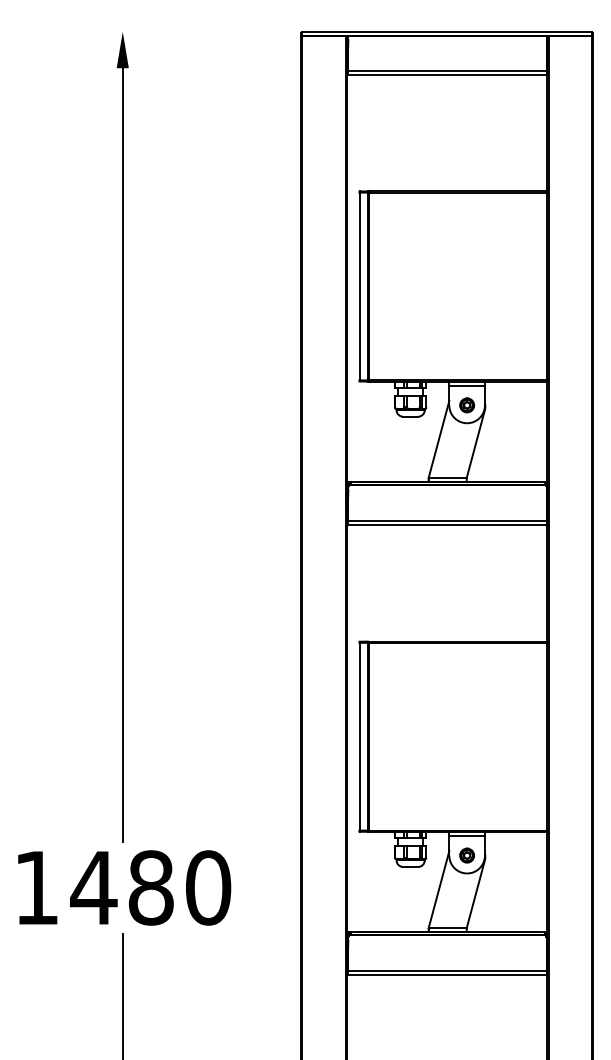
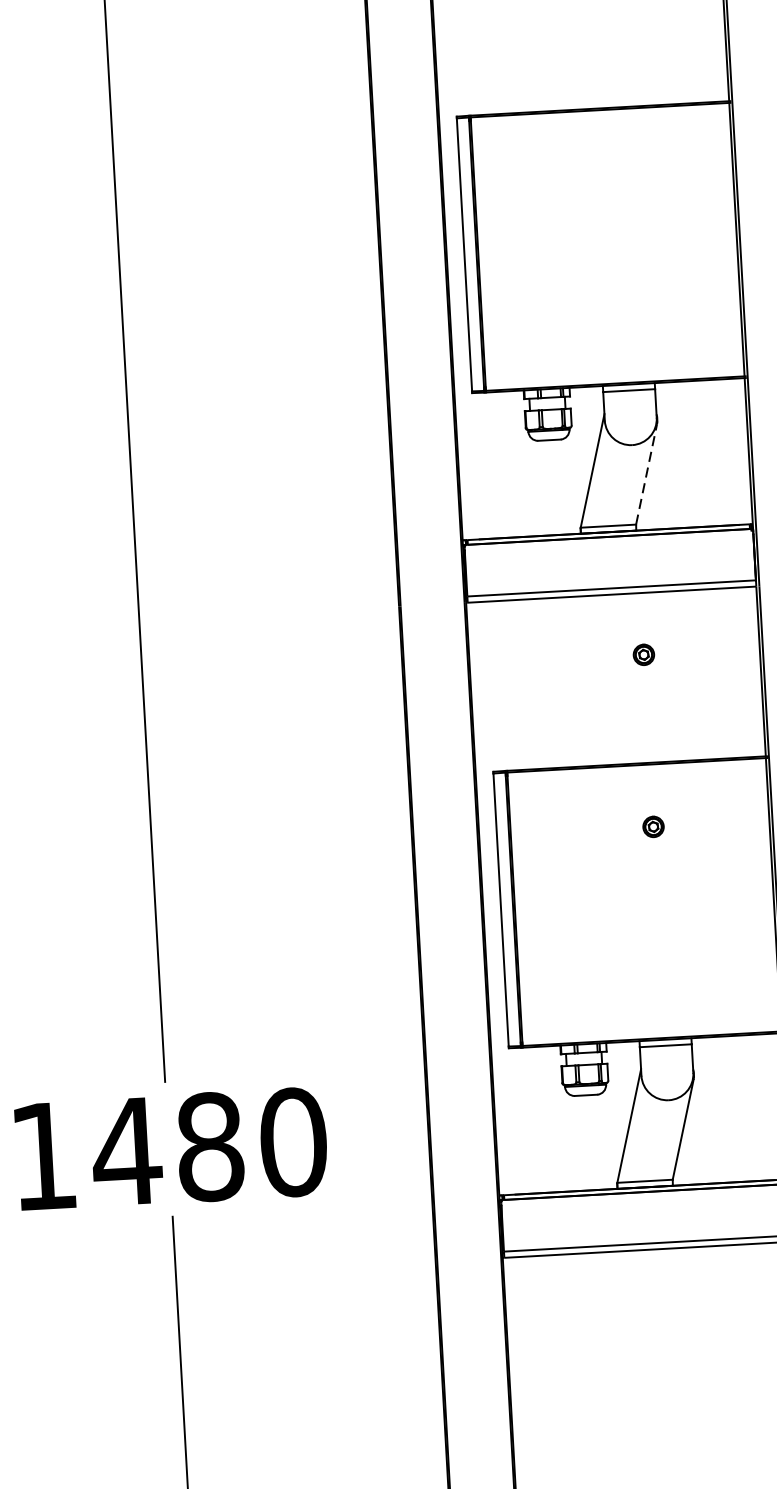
part: (466, 405) -> (643, 655), moved
line: (475, 443) -> (646, 473), solid -> dashed
part: (467, 855) -> (654, 826), moved

